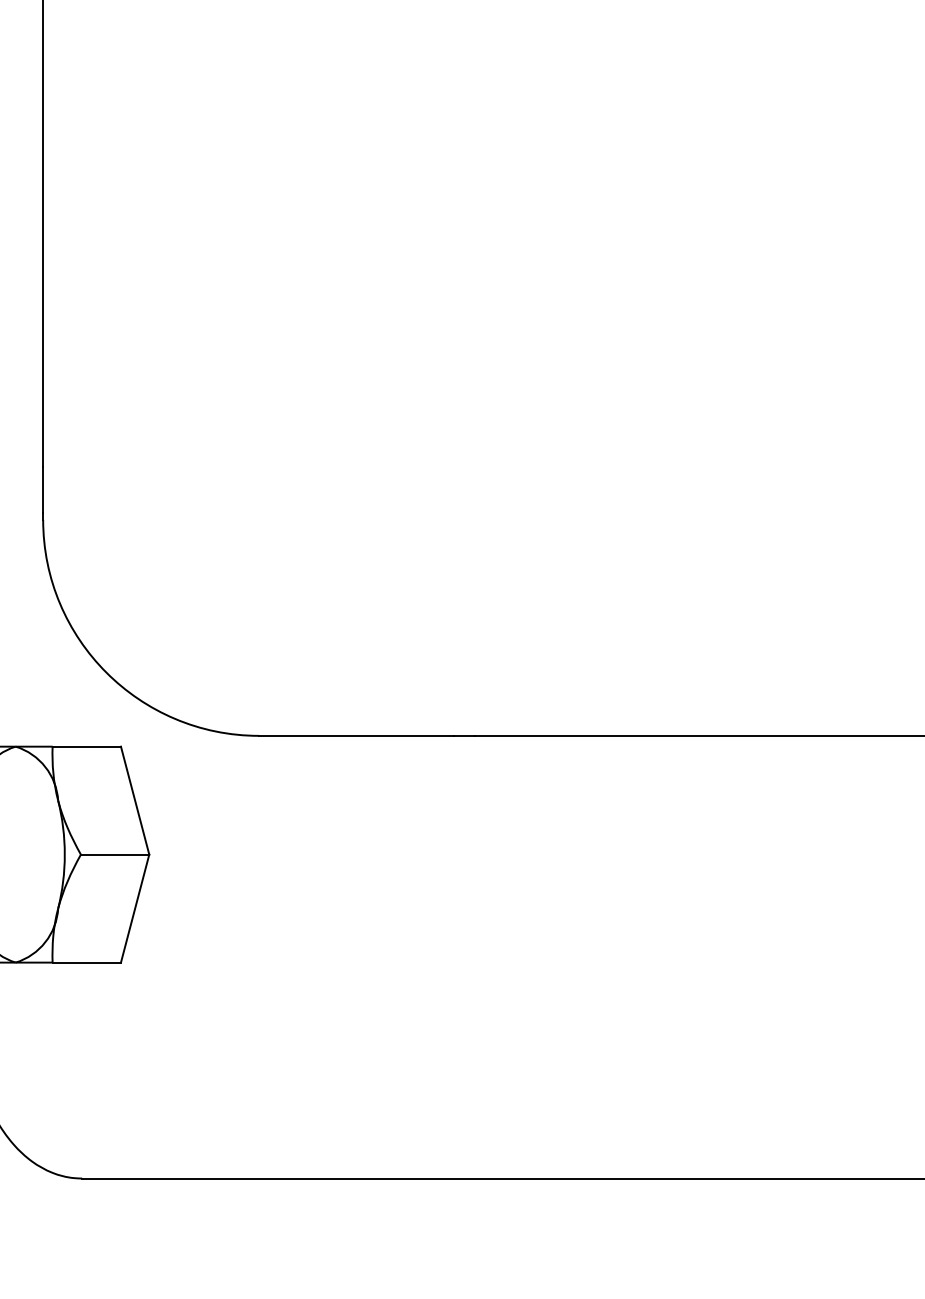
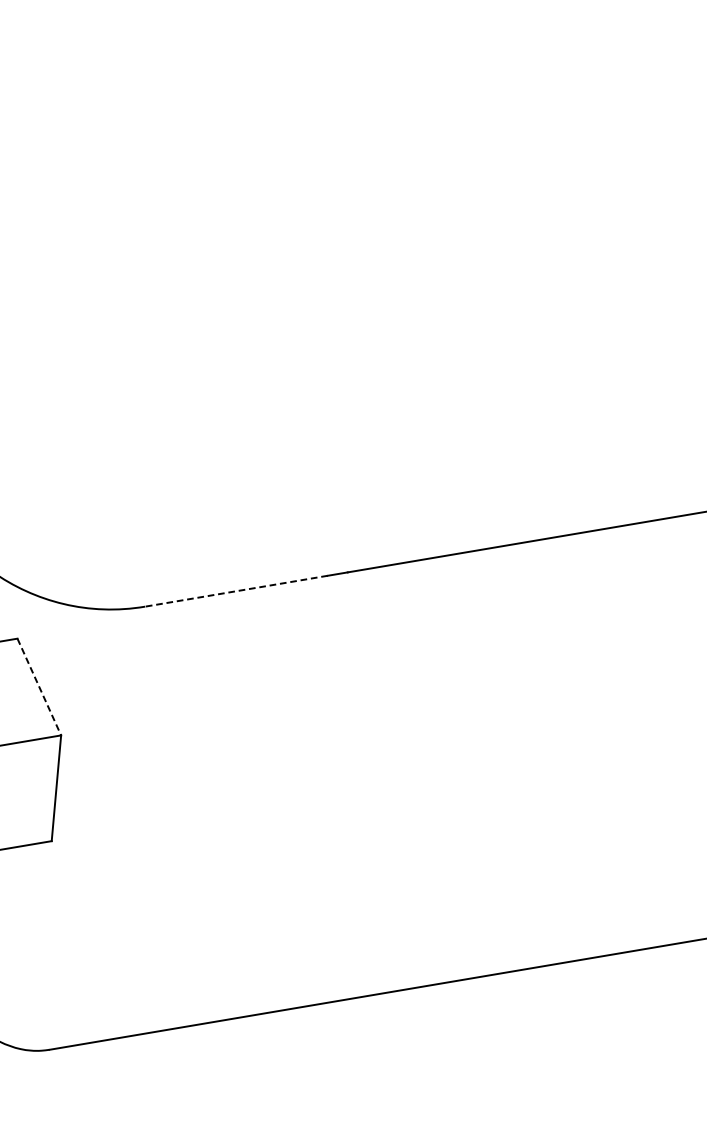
line: (355, 735) -> (235, 591), solid -> dashed
line: (135, 800) -> (39, 686), solid -> dashed

